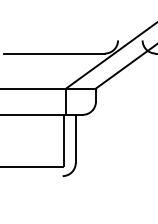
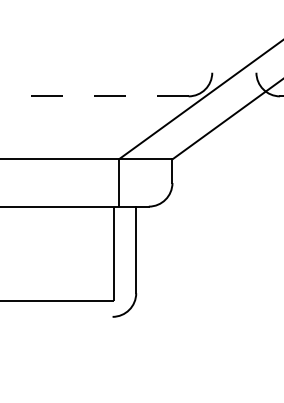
line: (54, 53) -> (97, 96), solid -> dashed

